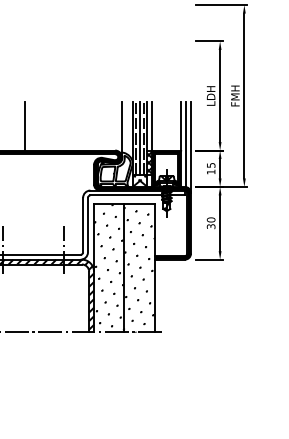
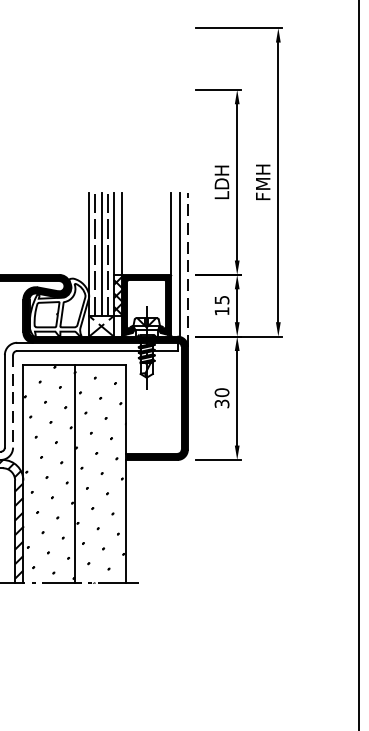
line: (121, 129) -> (69, 239), removed
line: (191, 147) -> (188, 269), solid -> dashed
line: (87, 225) -> (12, 402), solid -> dashed

